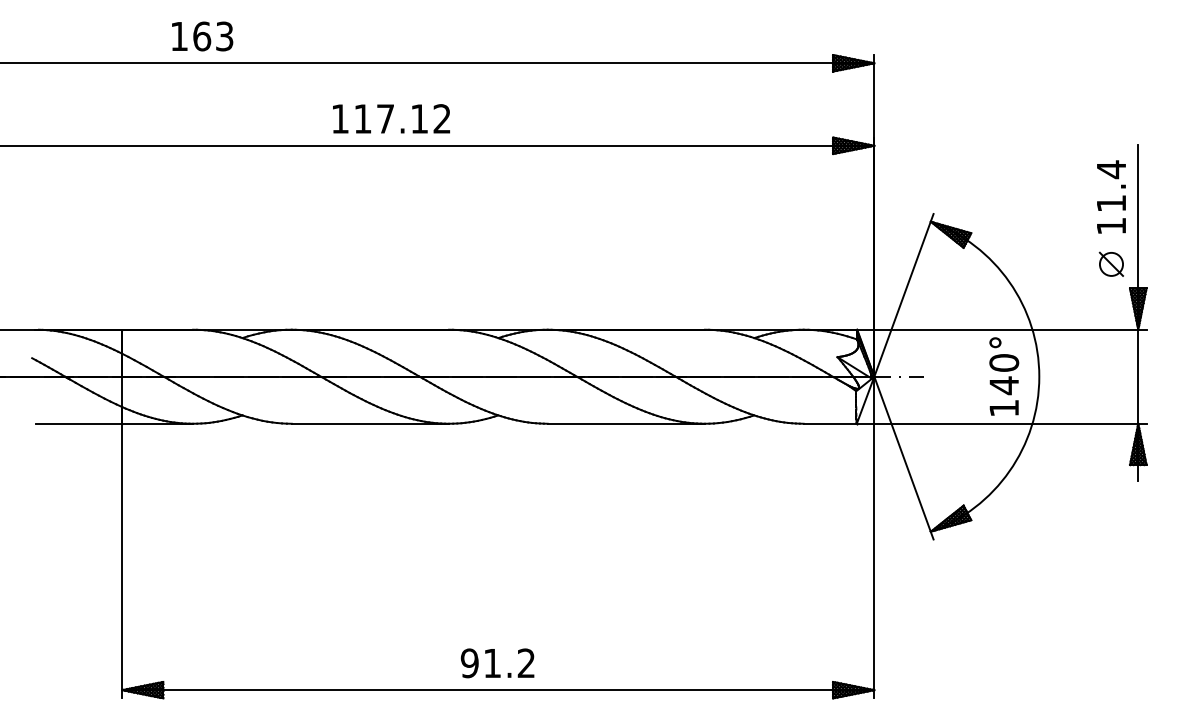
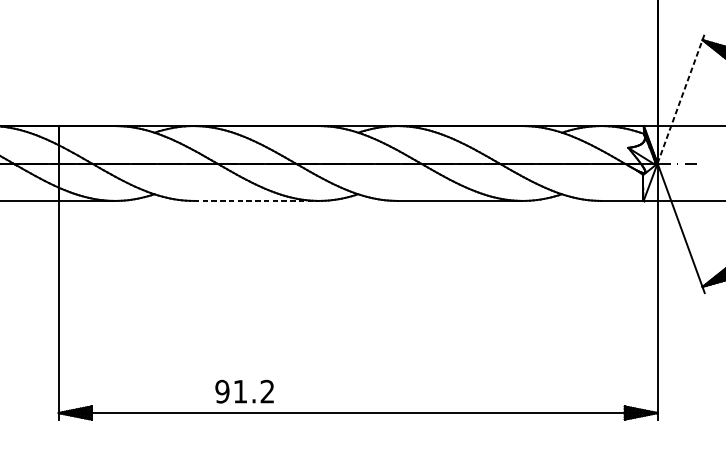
line: (903, 295) -> (680, 98), solid -> dashed
line: (370, 423) -> (256, 200), solid -> dashed
text: (497, 663) -> (244, 391), moved

